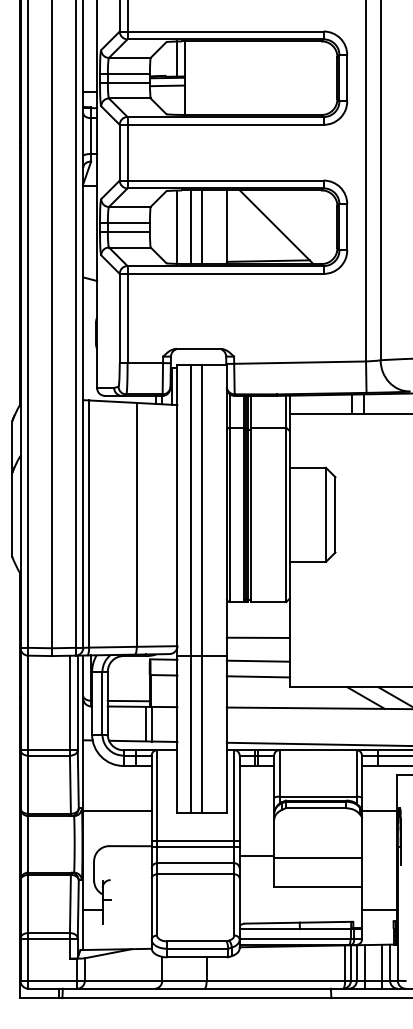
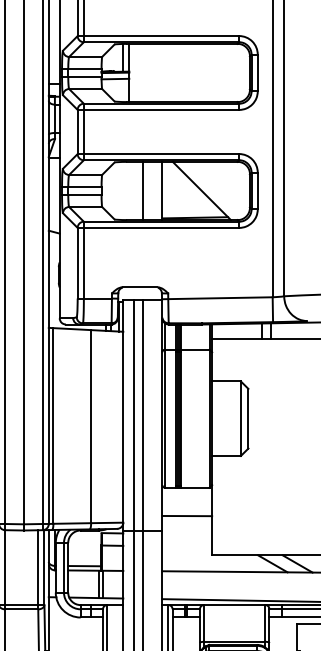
line: (177, 226) -> (123, 190), removed
line: (190, 227) -> (133, 191), removed
line: (257, 660) -> (186, 534), removed
line: (257, 676) -> (186, 546), removed

